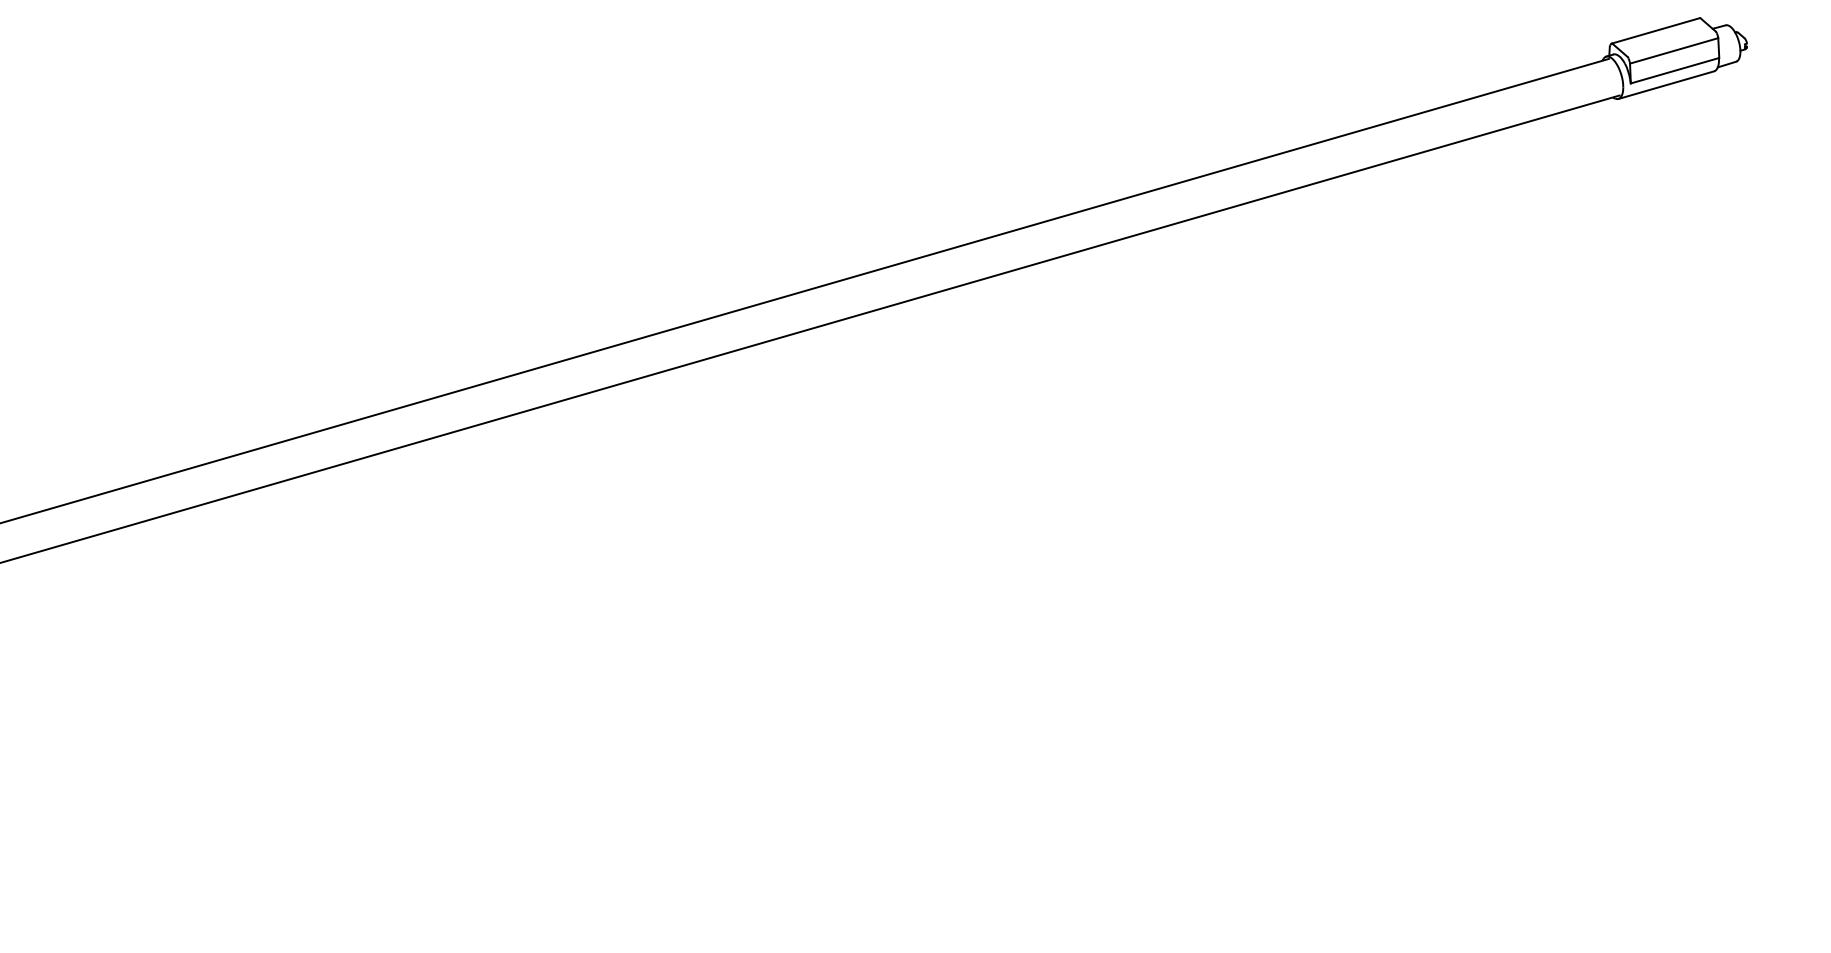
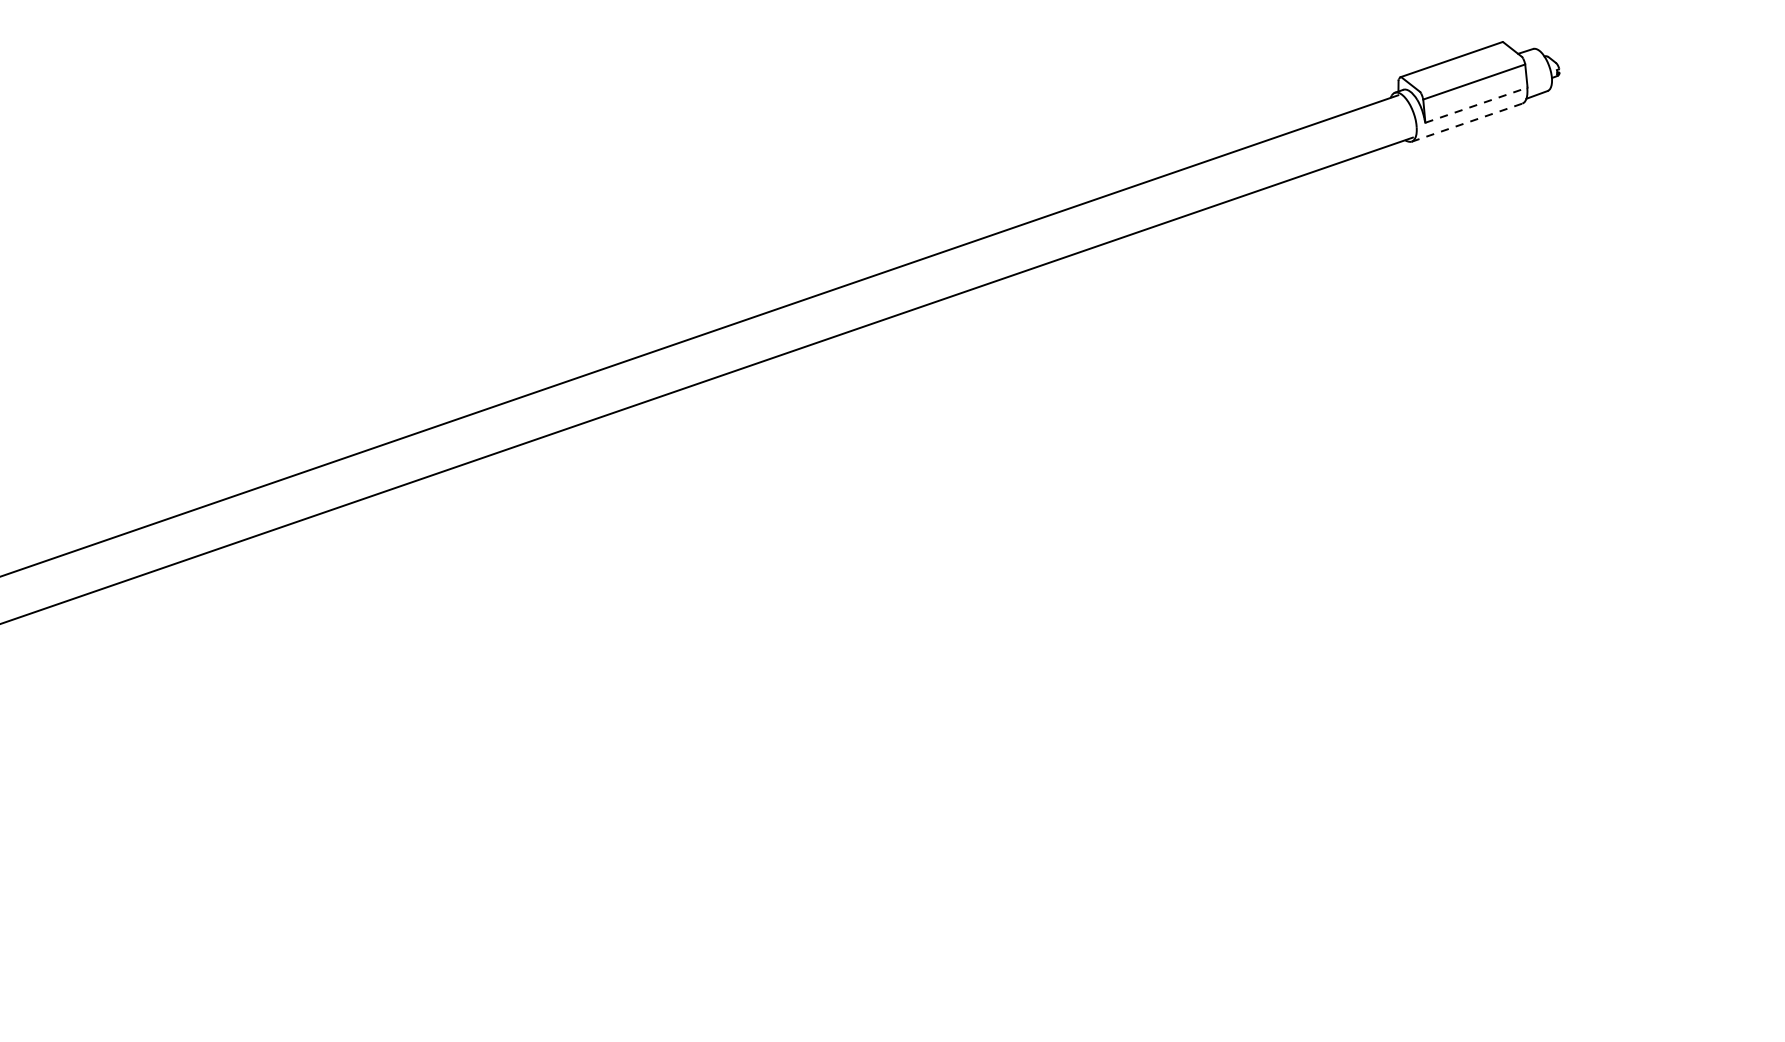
line: (1674, 70) -> (1475, 104), solid -> dashed
line: (1666, 85) -> (1467, 123), solid -> dashed

